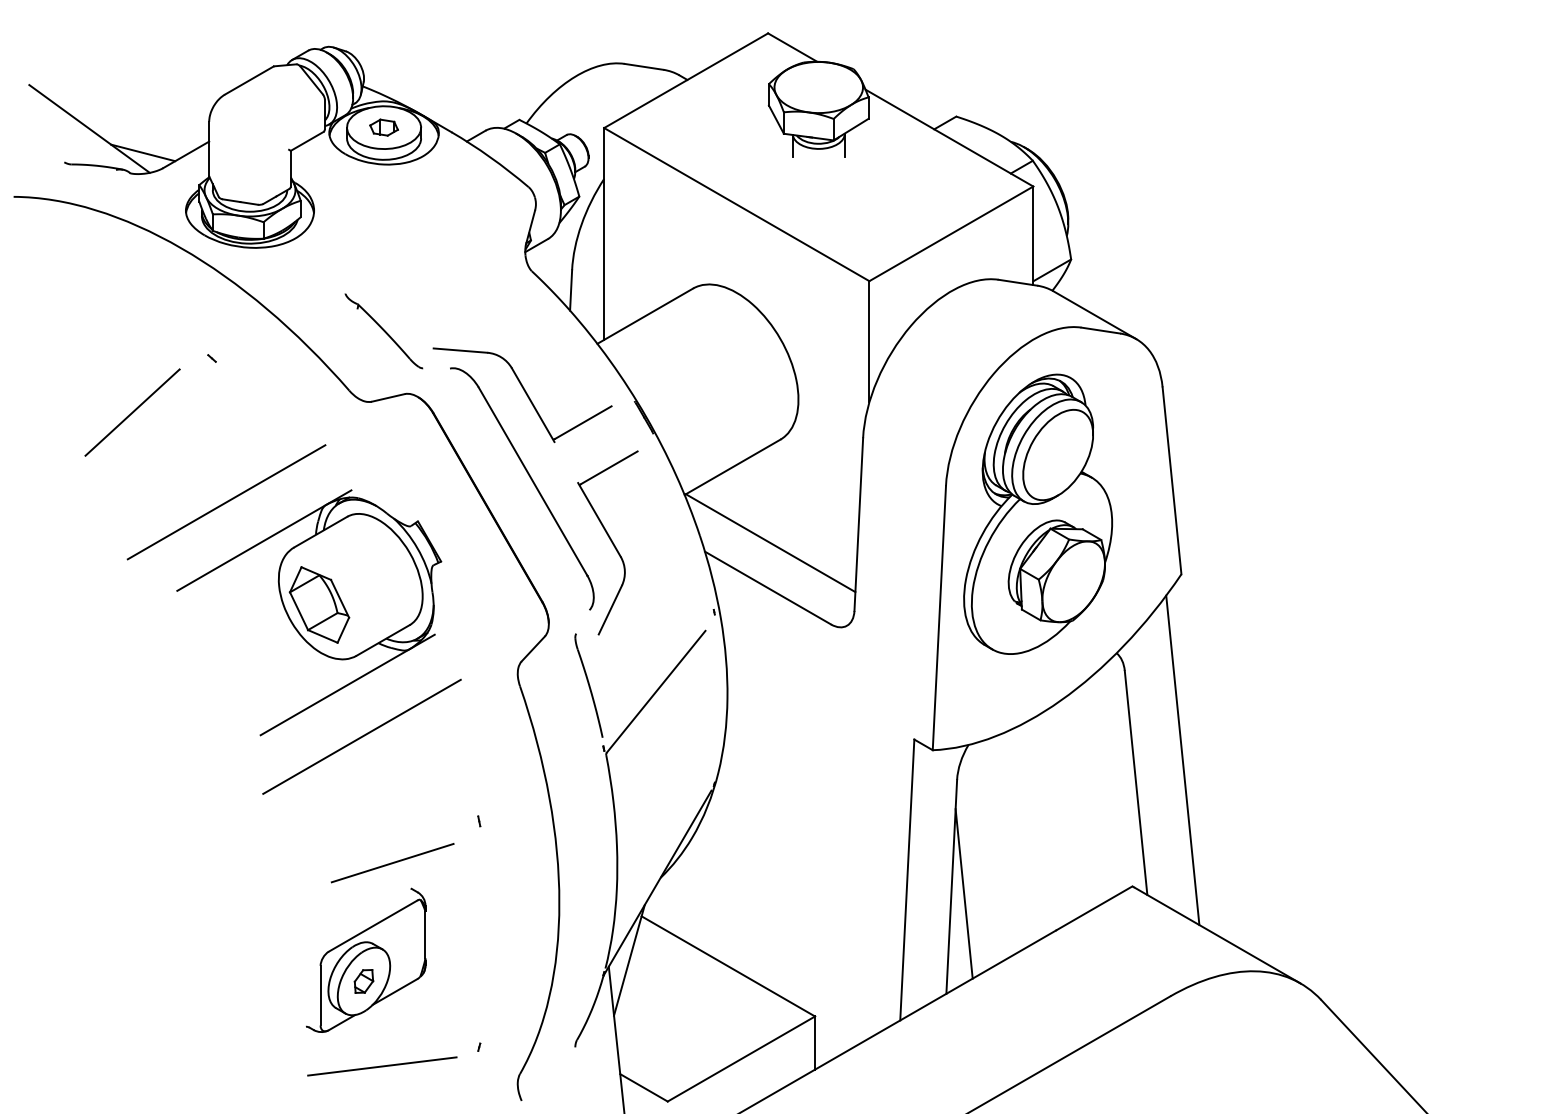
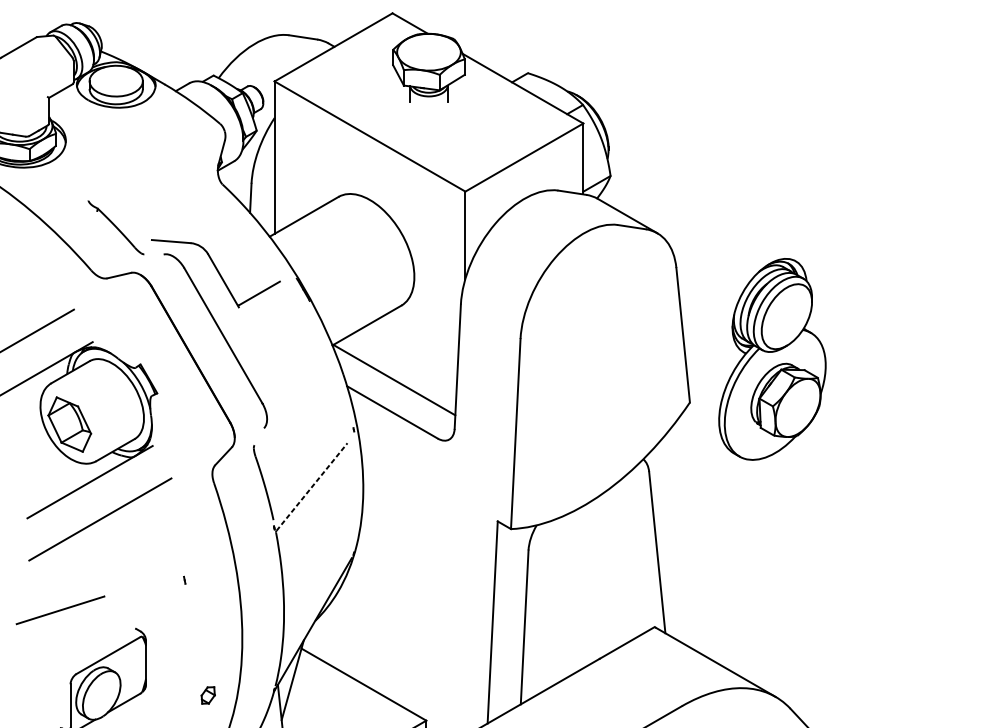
part: (383, 127) -> (115, 81), removed
part: (1038, 513) -> (772, 358), moved
part: (607, 542) -> (276, 379), removed
line: (656, 691) -> (312, 486), solid -> dashed
line: (1182, 760) -> (690, 536), removed
line: (392, 863) -> (60, 610), moved
line: (963, 893) -> (533, 632), removed
part: (363, 981) -> (207, 695), moved

